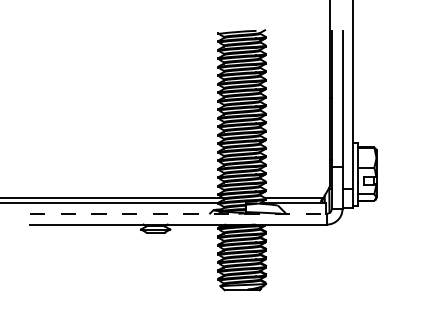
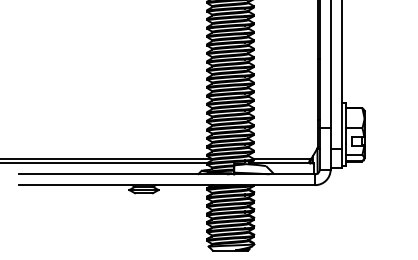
line: (179, 213) -> (167, 174), dashed -> solid

